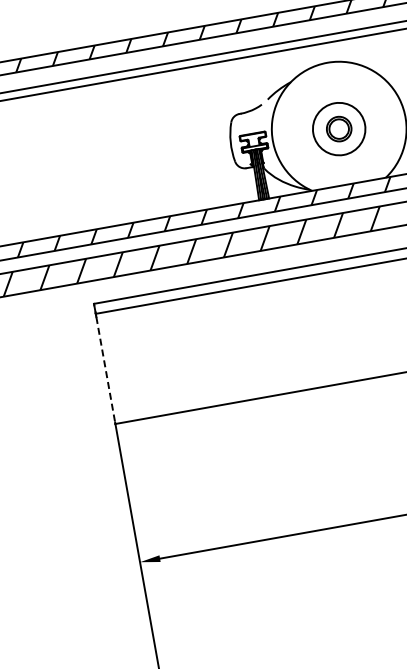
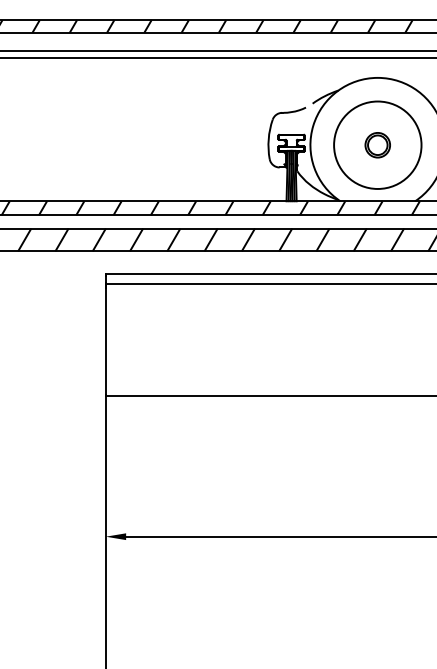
circle: (338, 128) -> (377, 144), size x1.67
line: (105, 370) -> (105, 341), dashed -> solid

